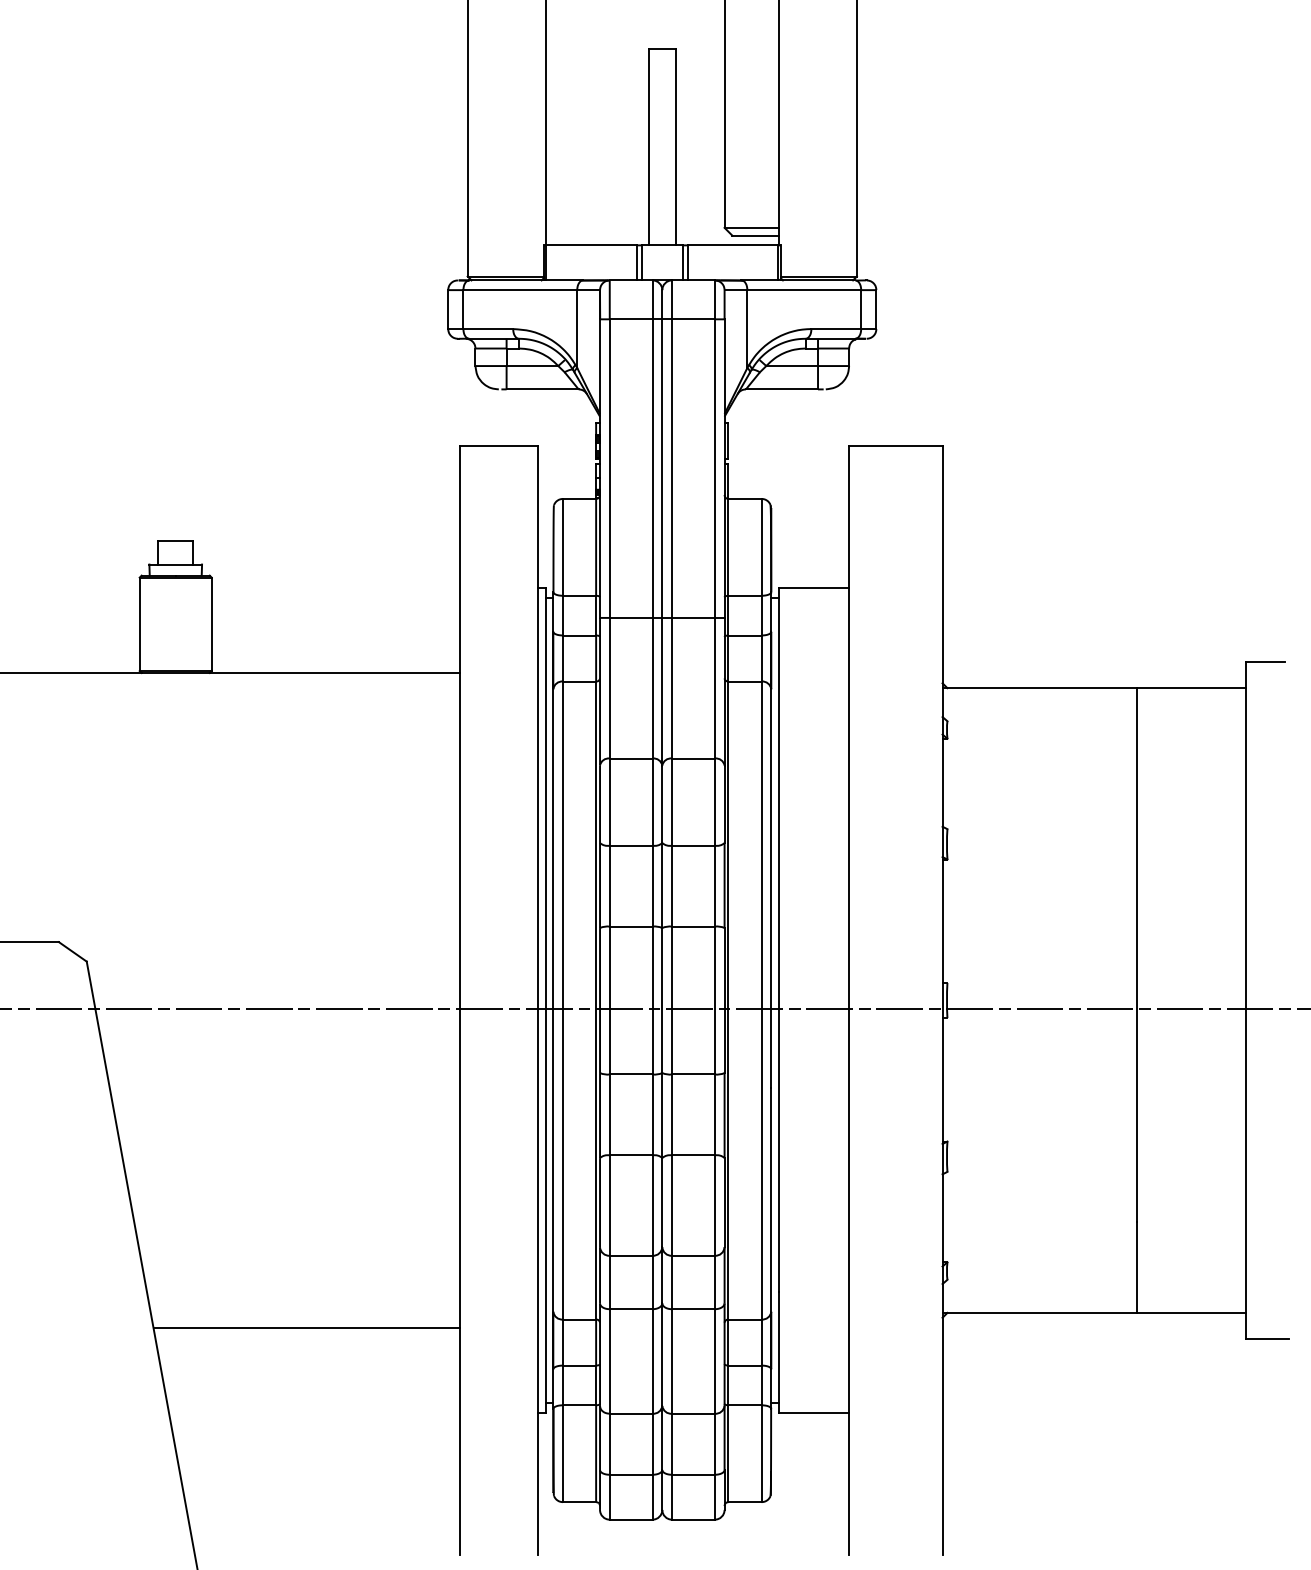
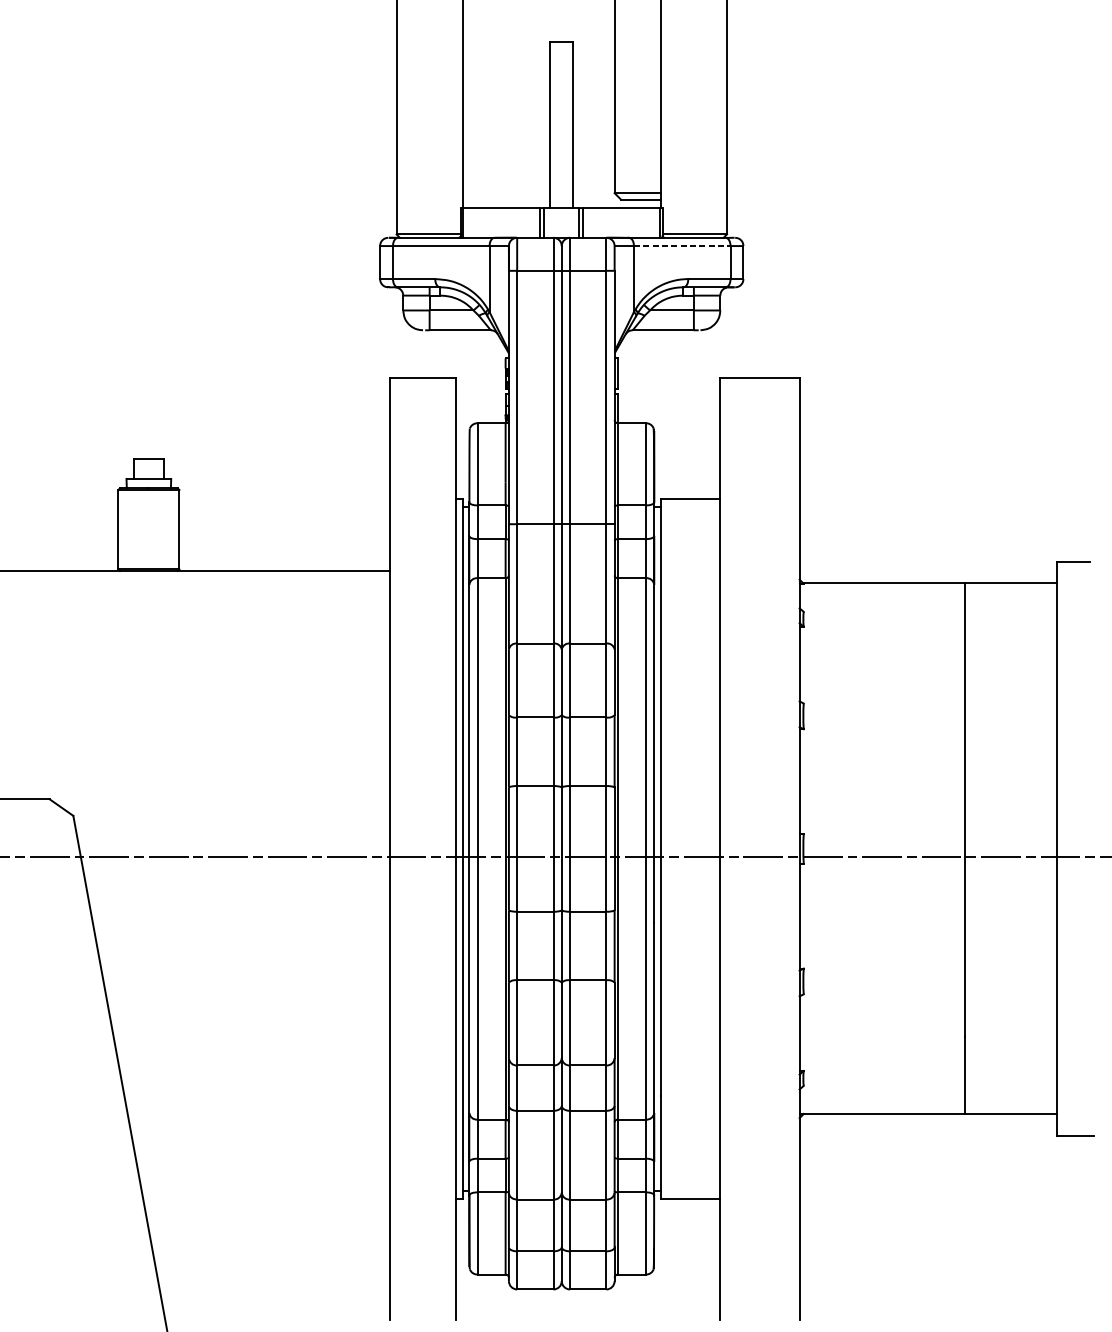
line: (804, 290) -> (682, 246), solid -> dashed
line: (306, 1328) -> (259, 1127), removed

